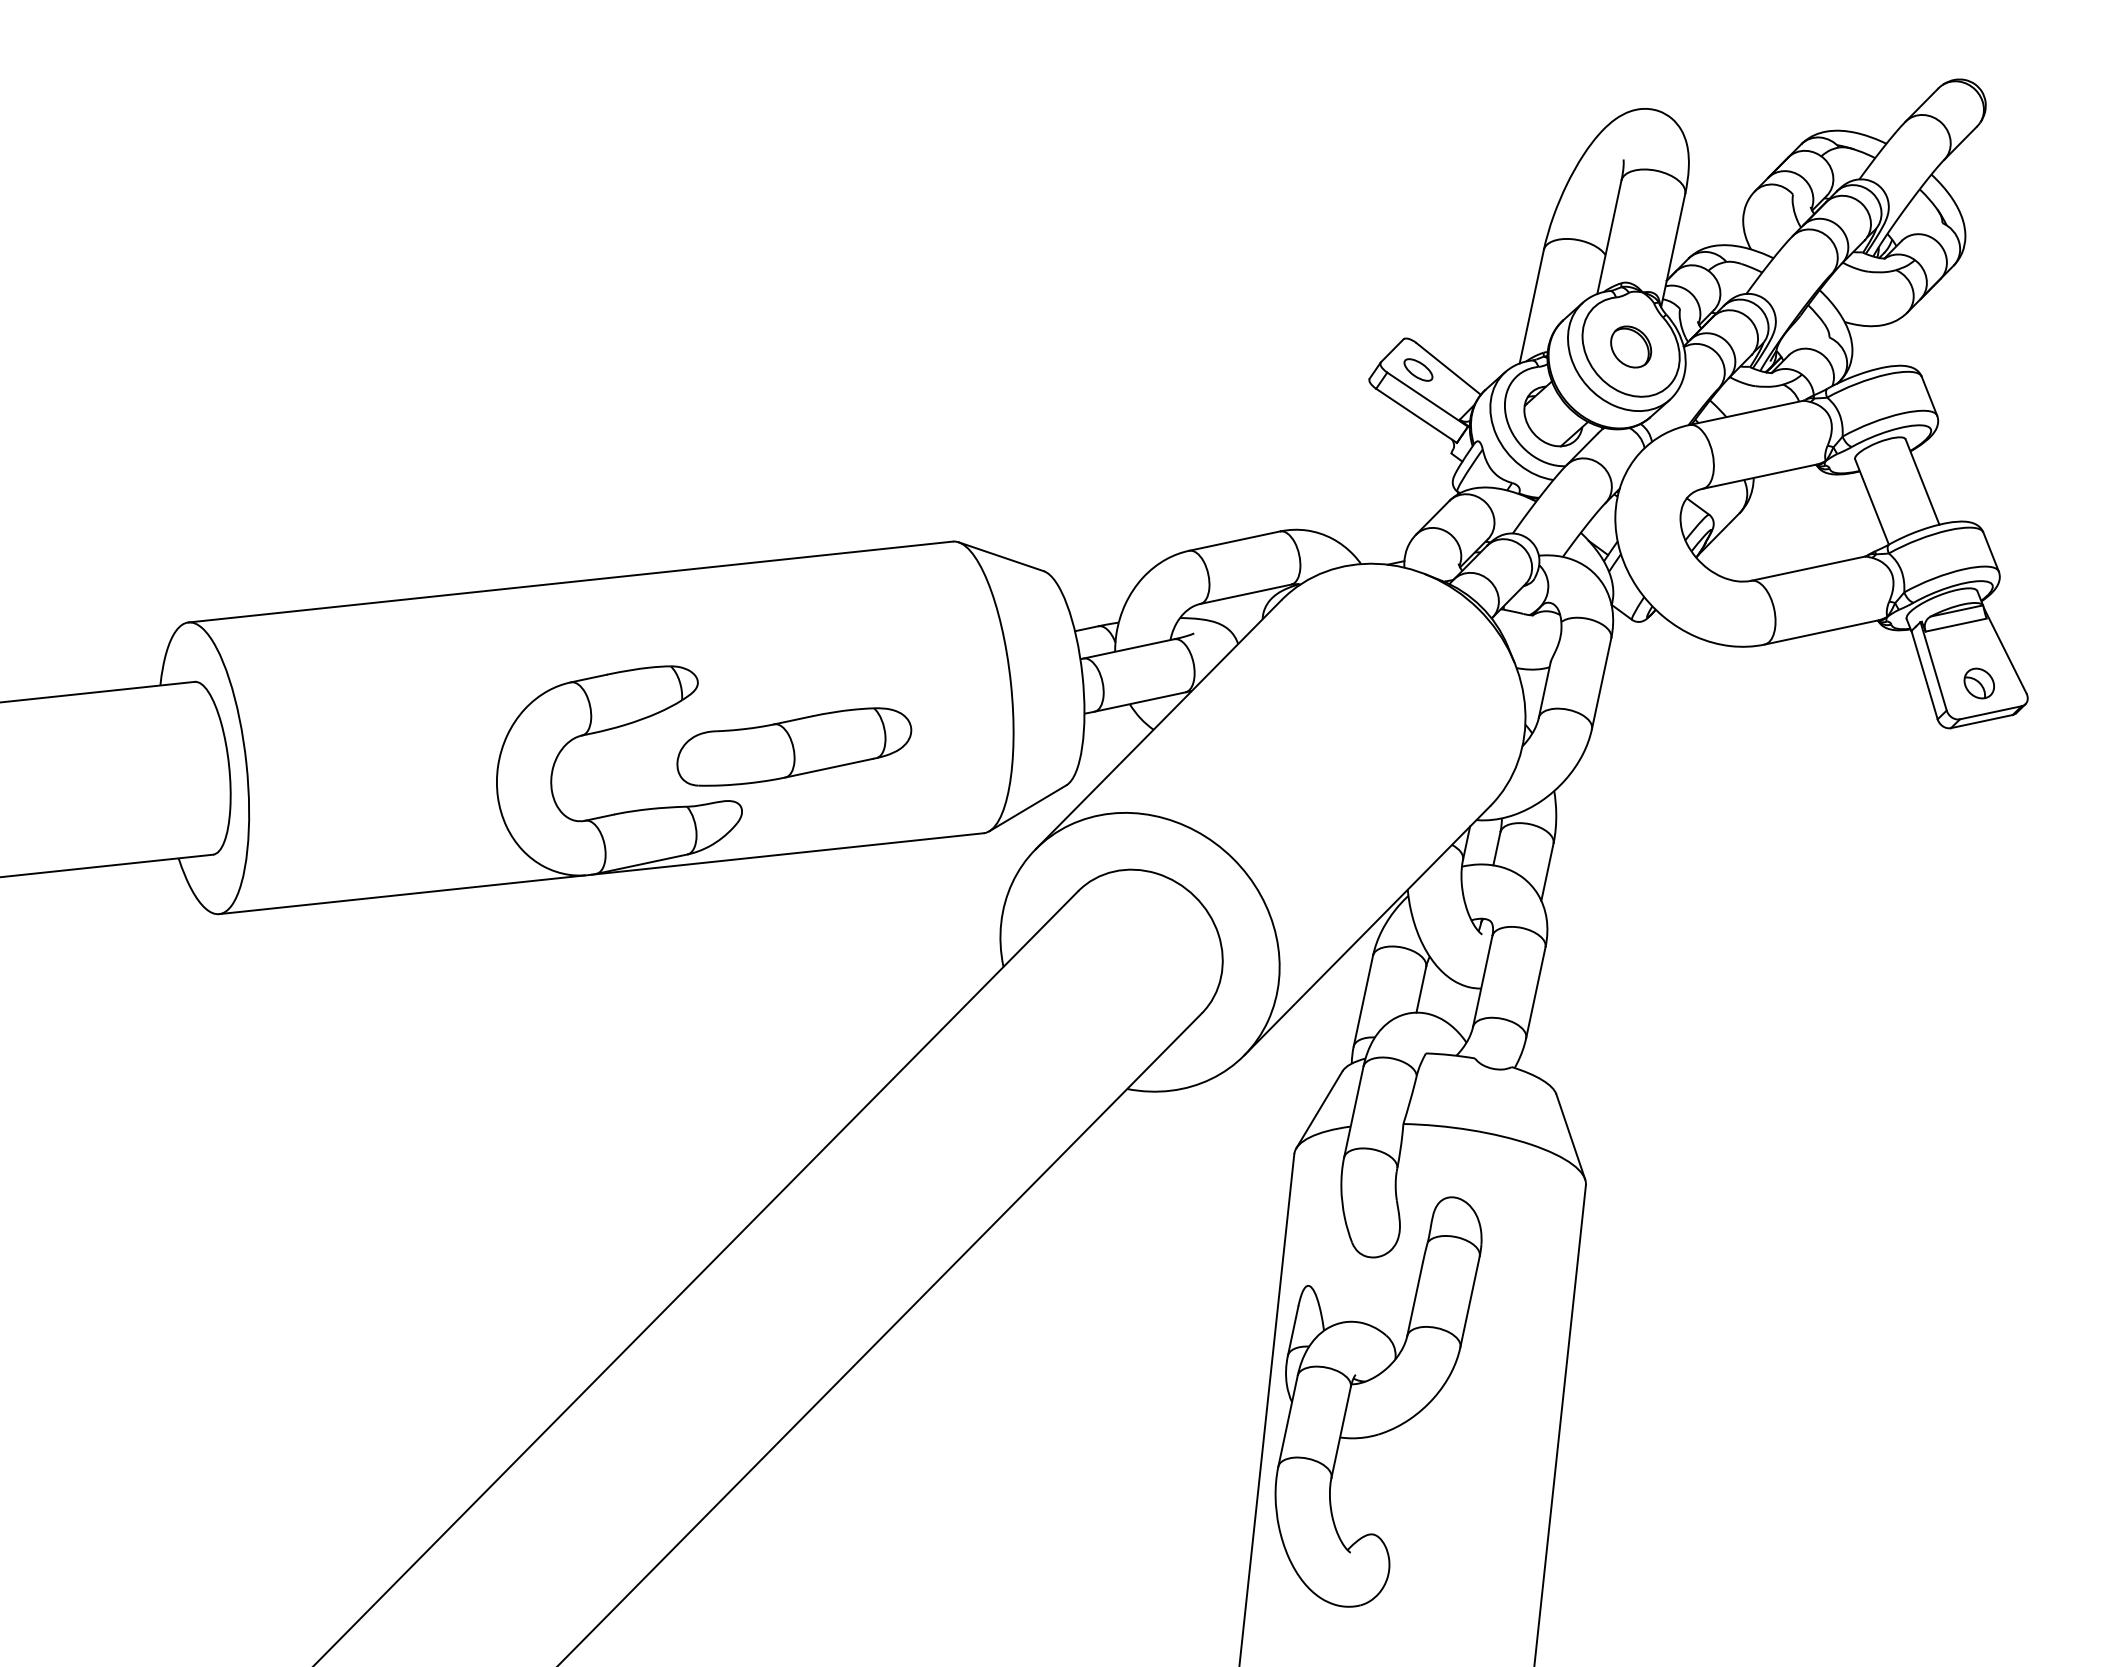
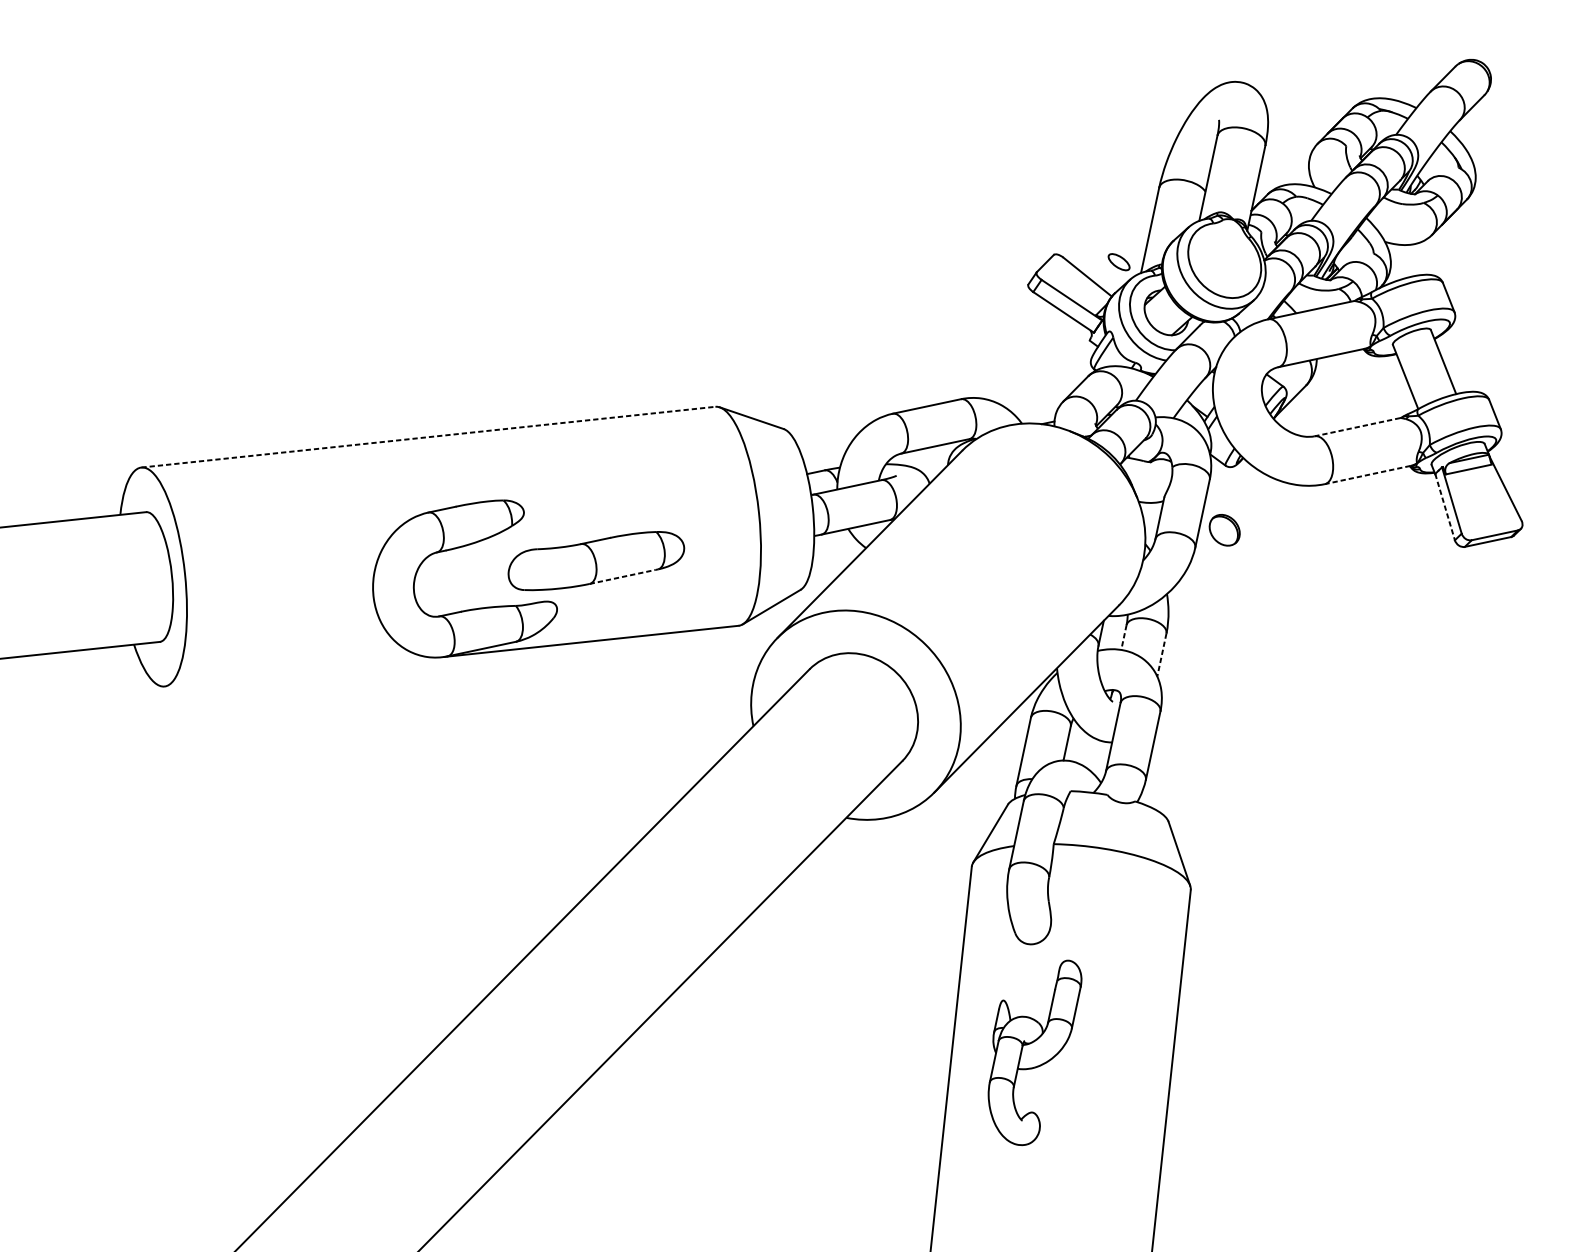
part: (1631, 346) -> (1225, 529), moved
part: (1418, 369) -> (1119, 261), moved
line: (1807, 568) -> (1357, 427), solid -> dashed
line: (571, 582) -> (429, 437), solid -> dashed
line: (1820, 632) -> (1366, 475), solid -> dashed
line: (1924, 675) -> (1445, 507), solid -> dashed
part: (1978, 683) -> (1485, 513), removed
line: (829, 768) -> (622, 577), solid -> dashed
line: (1496, 848) -> (1123, 637), solid -> dashed
line: (1547, 872) -> (1161, 655), solid -> dashed
line: (401, 894) -> (301, 671), removed
part: (1378, 1401) -> (1035, 1052), size x0.6

